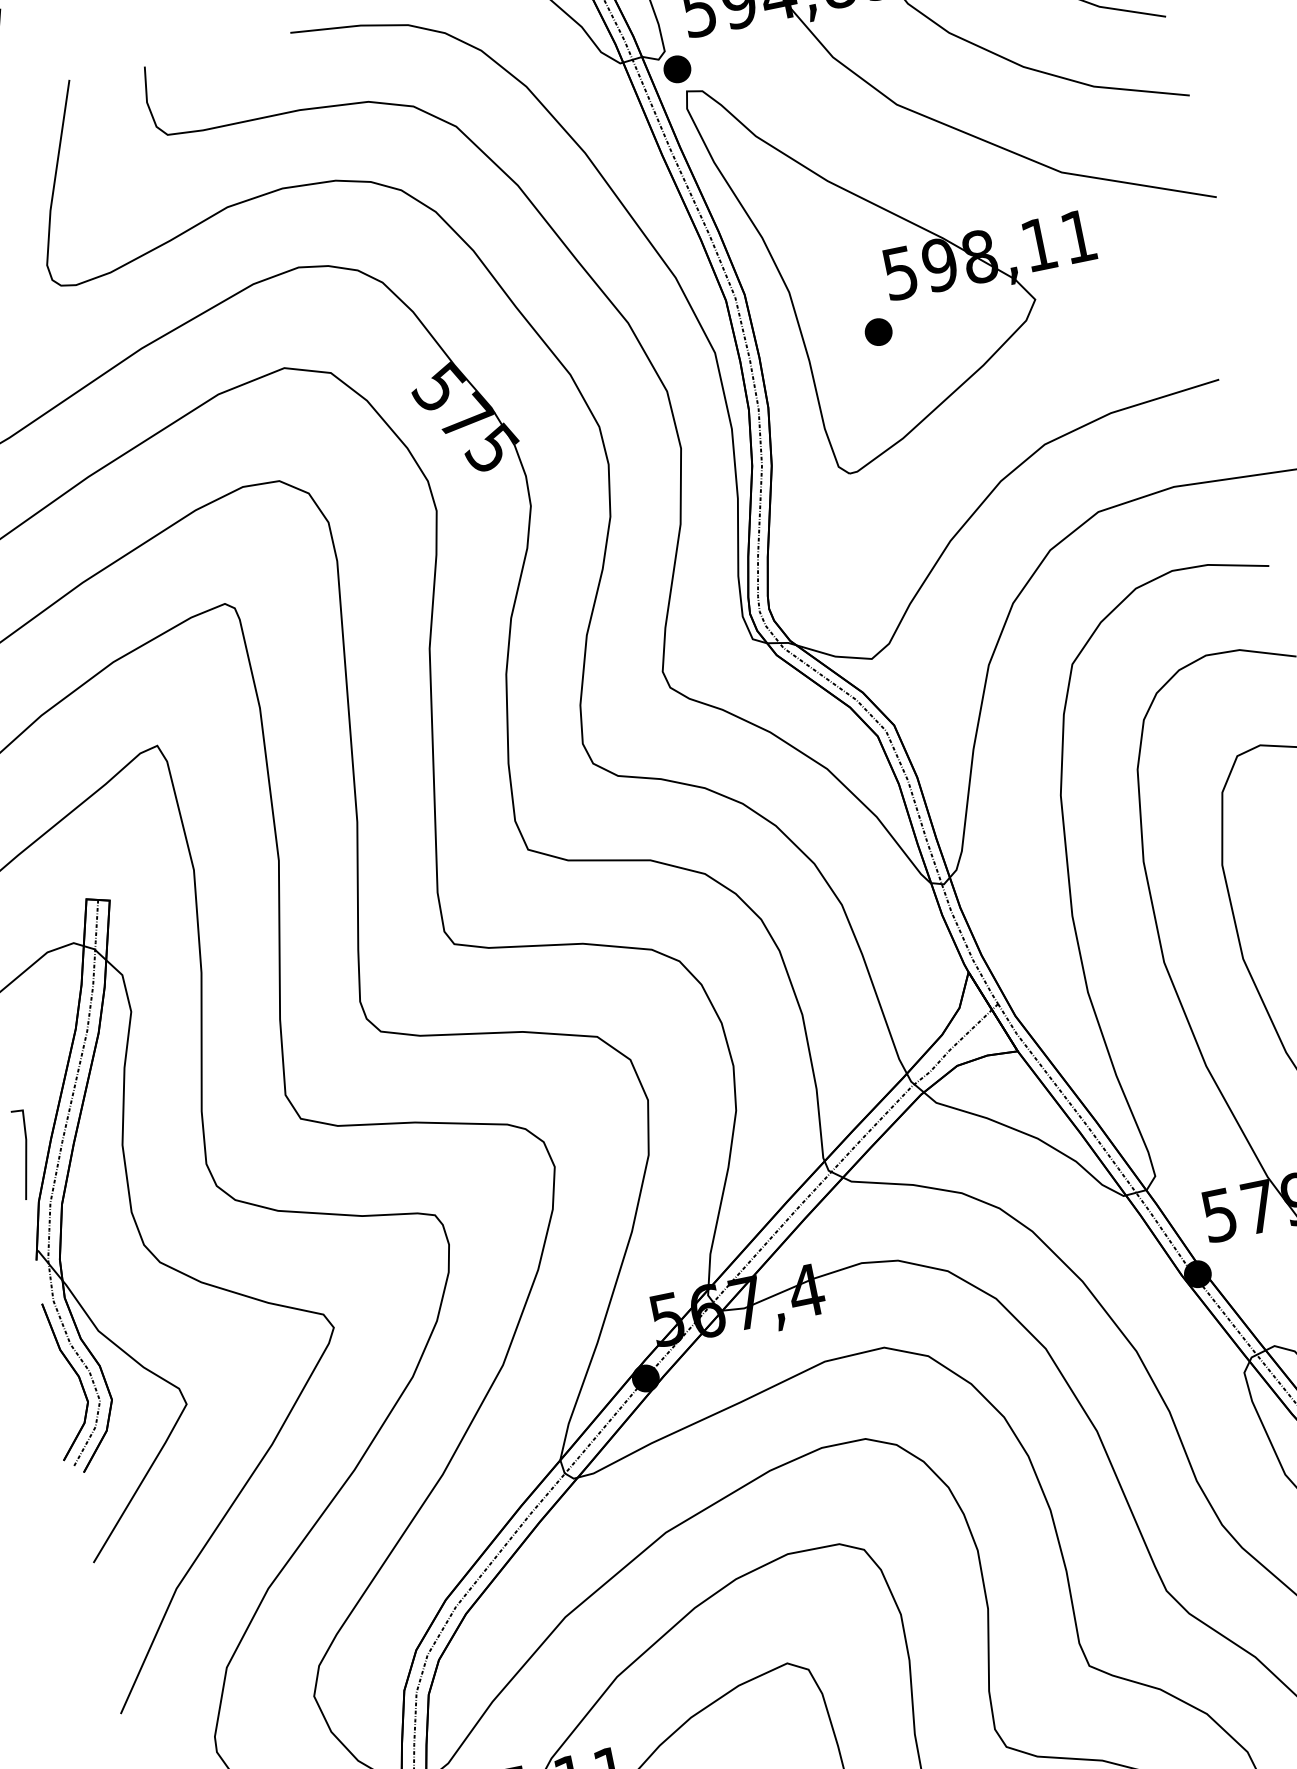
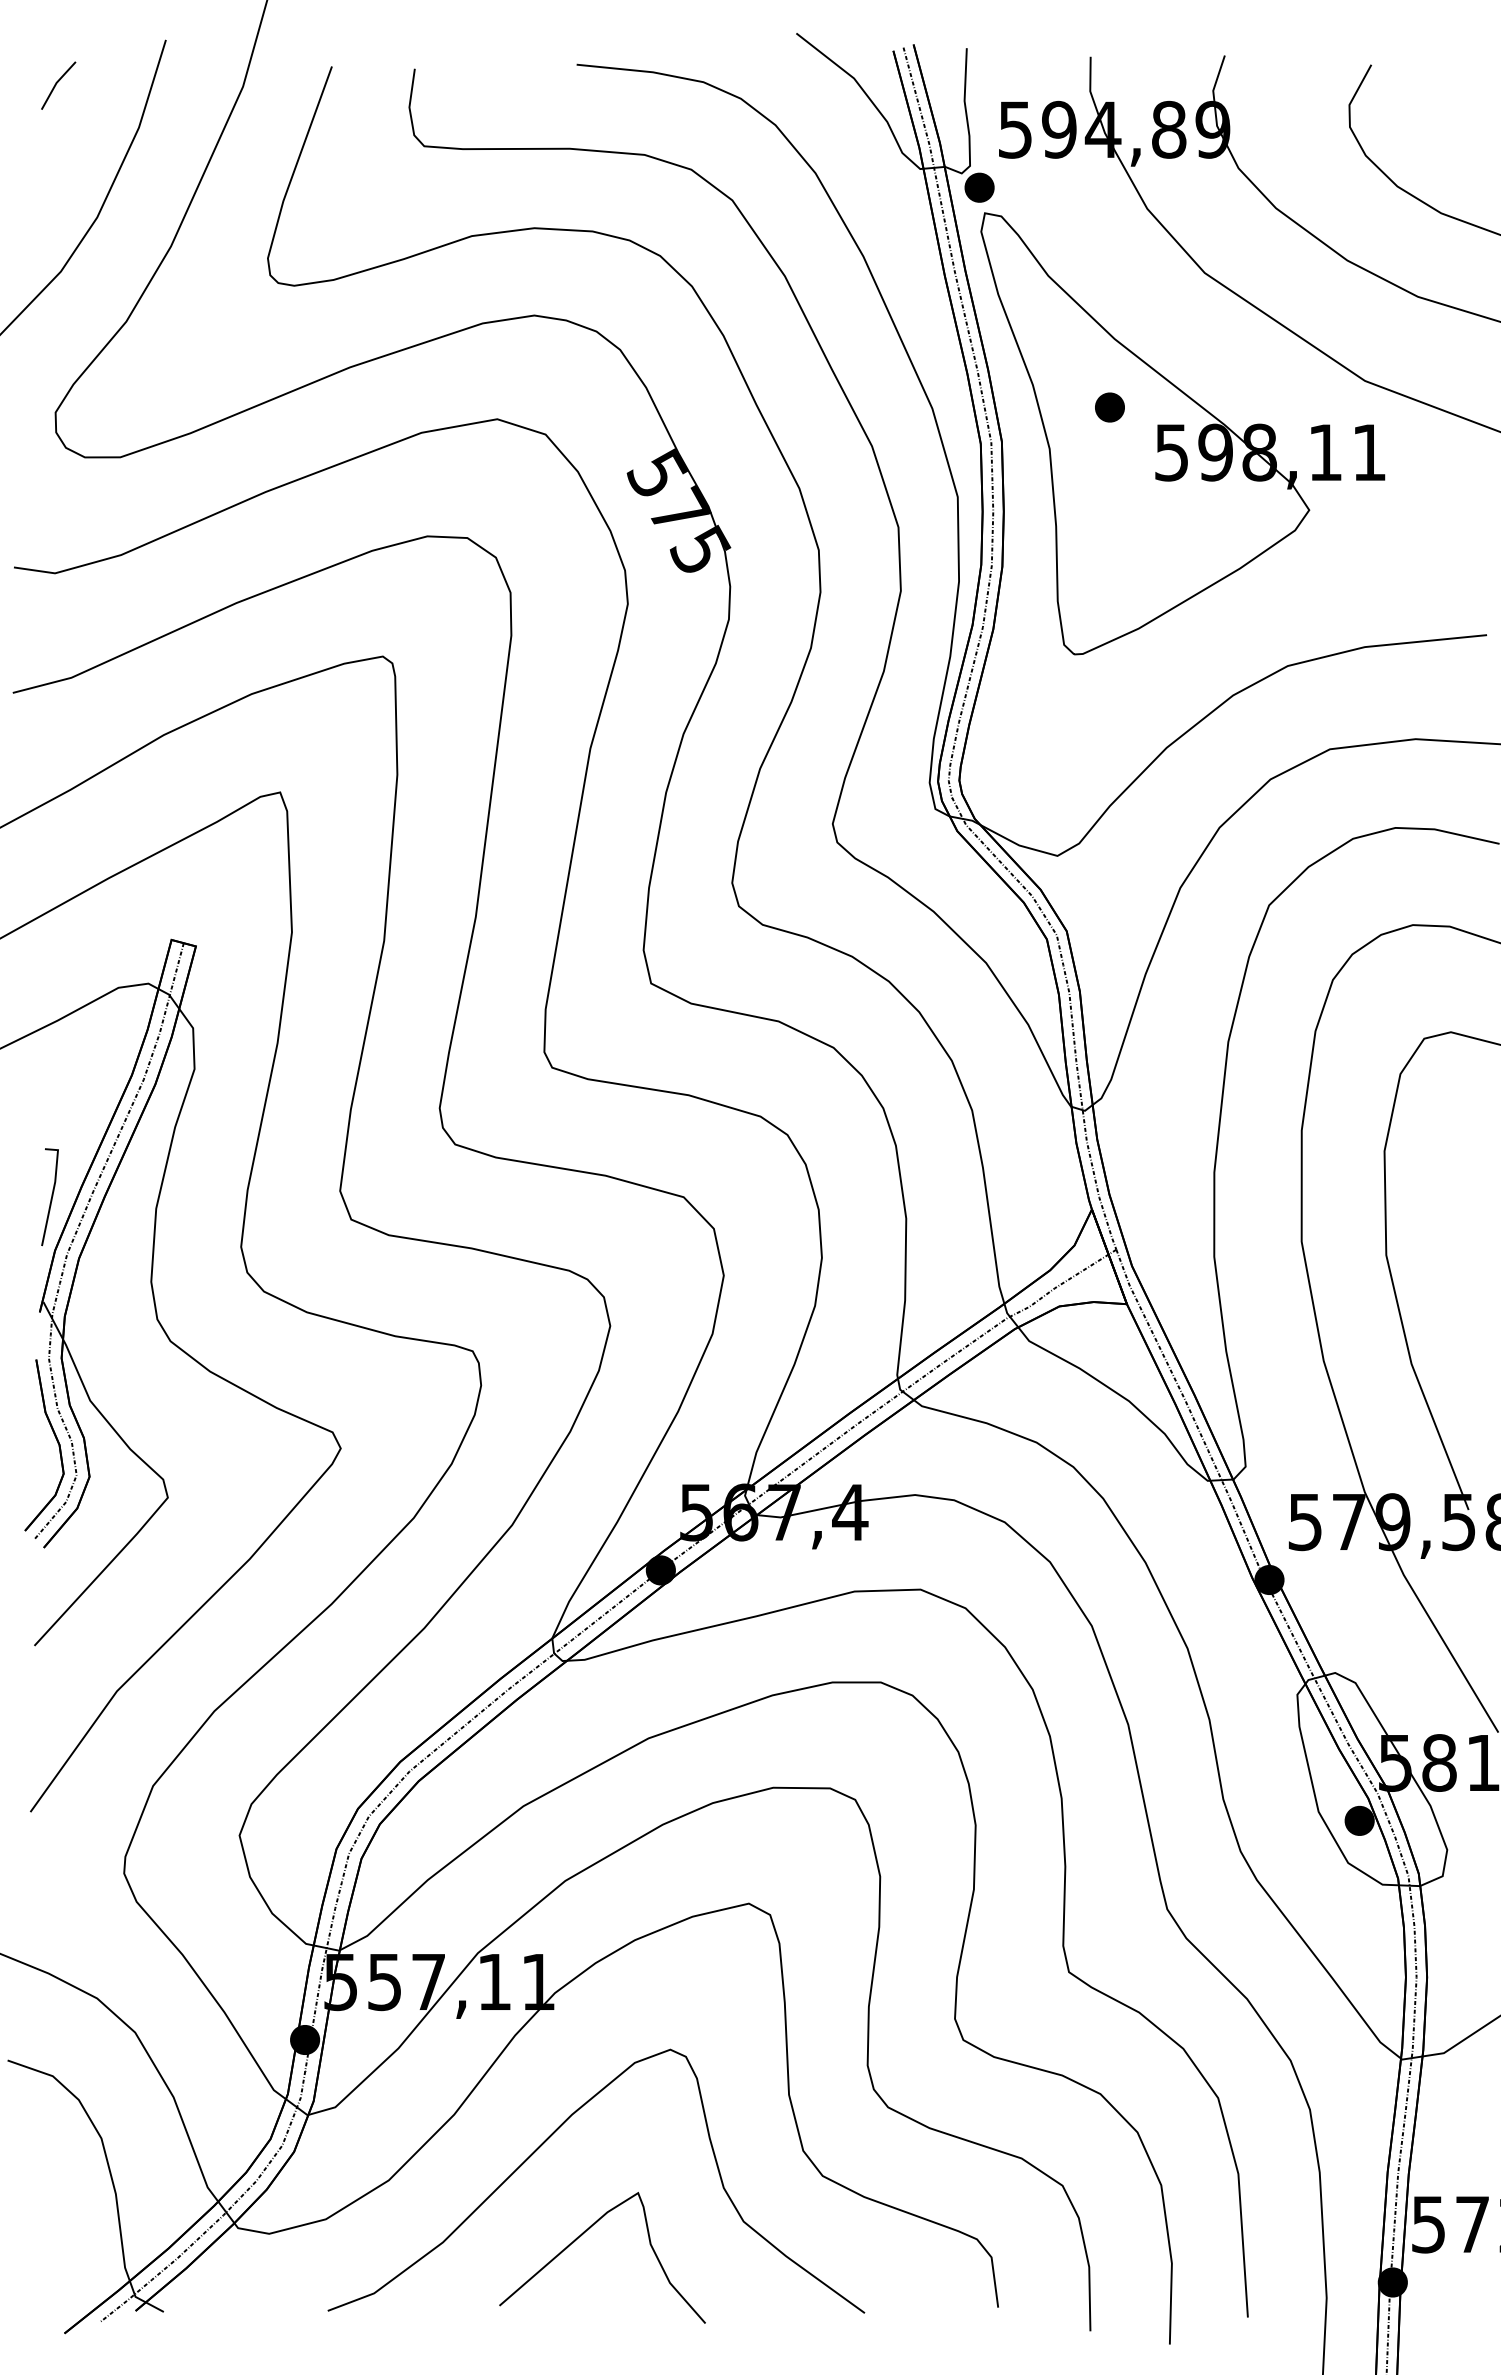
part: (878, 332) -> (1109, 407), moved

